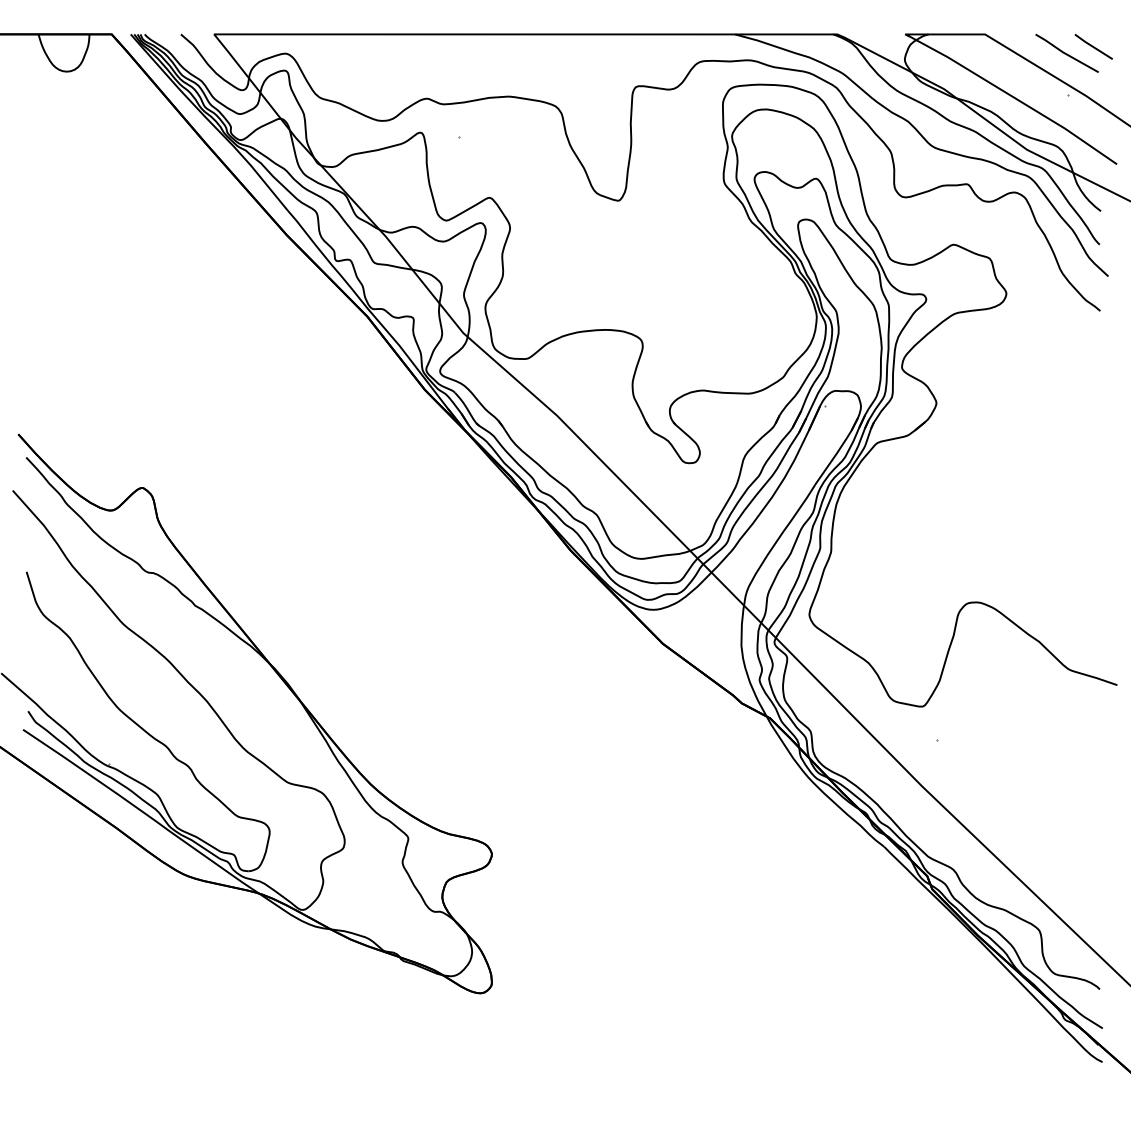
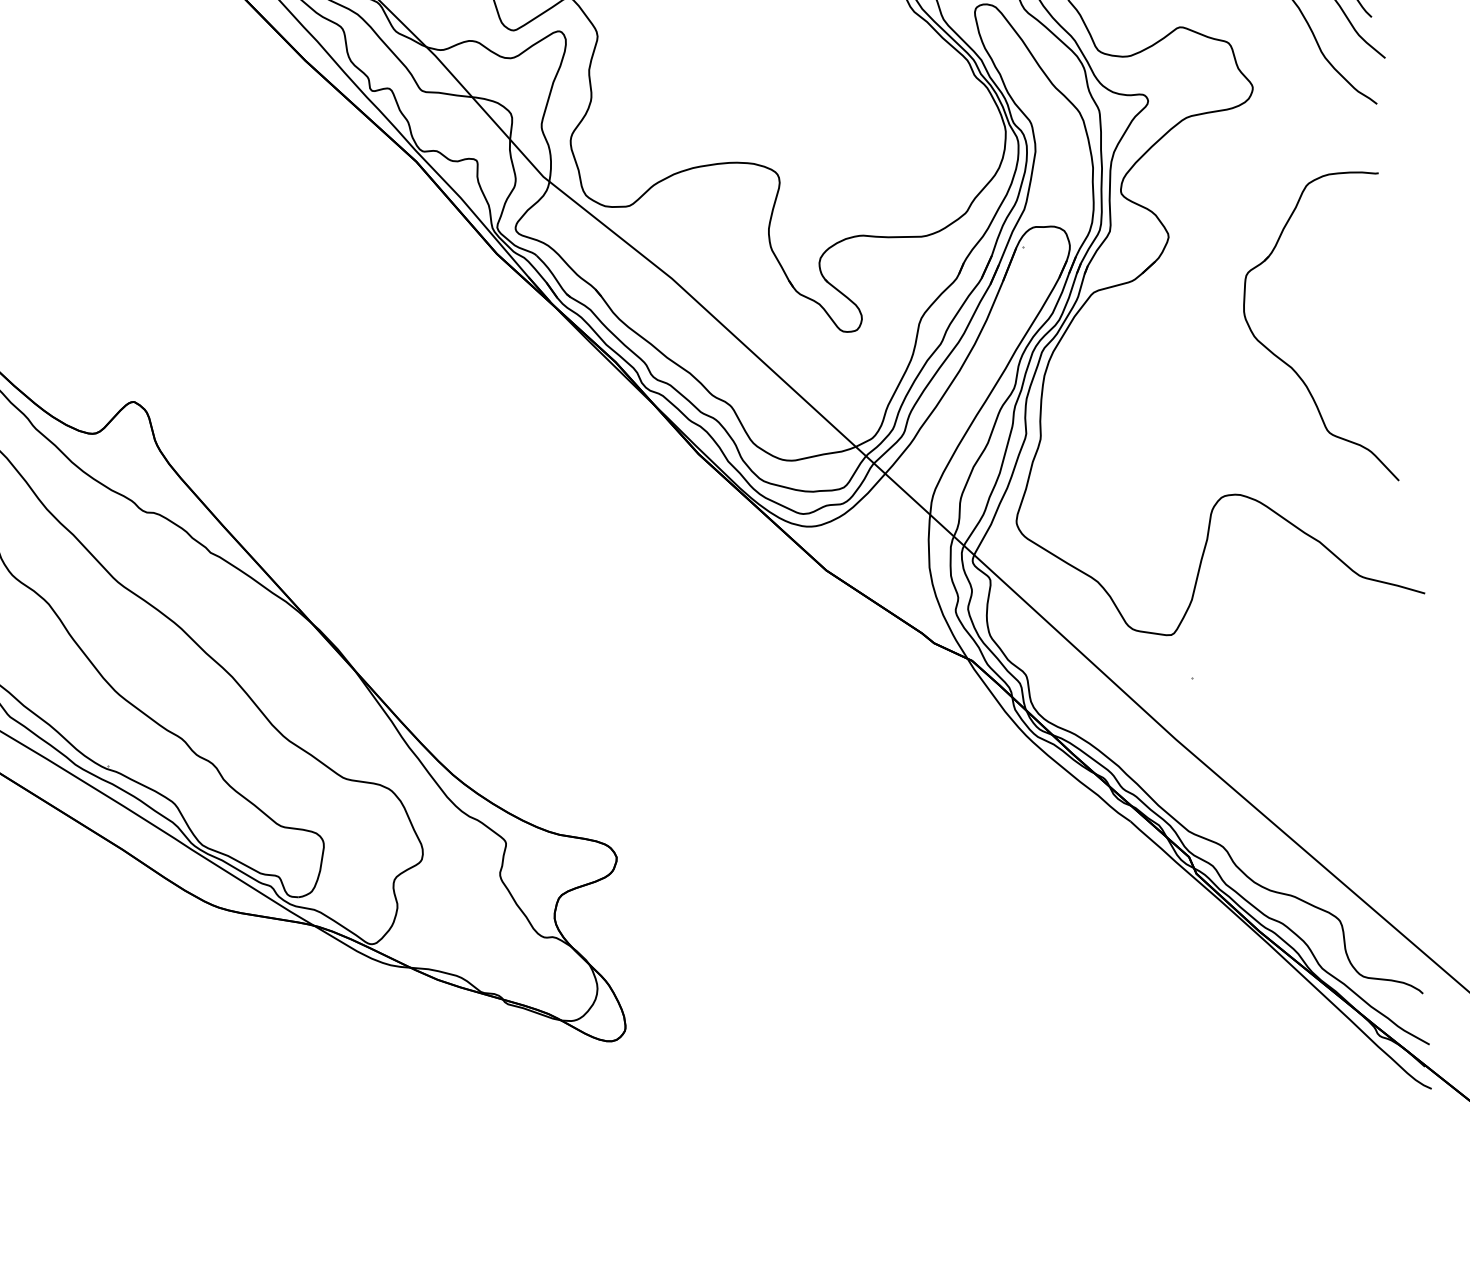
part: (1023, 505) -> (1289, 364), added

